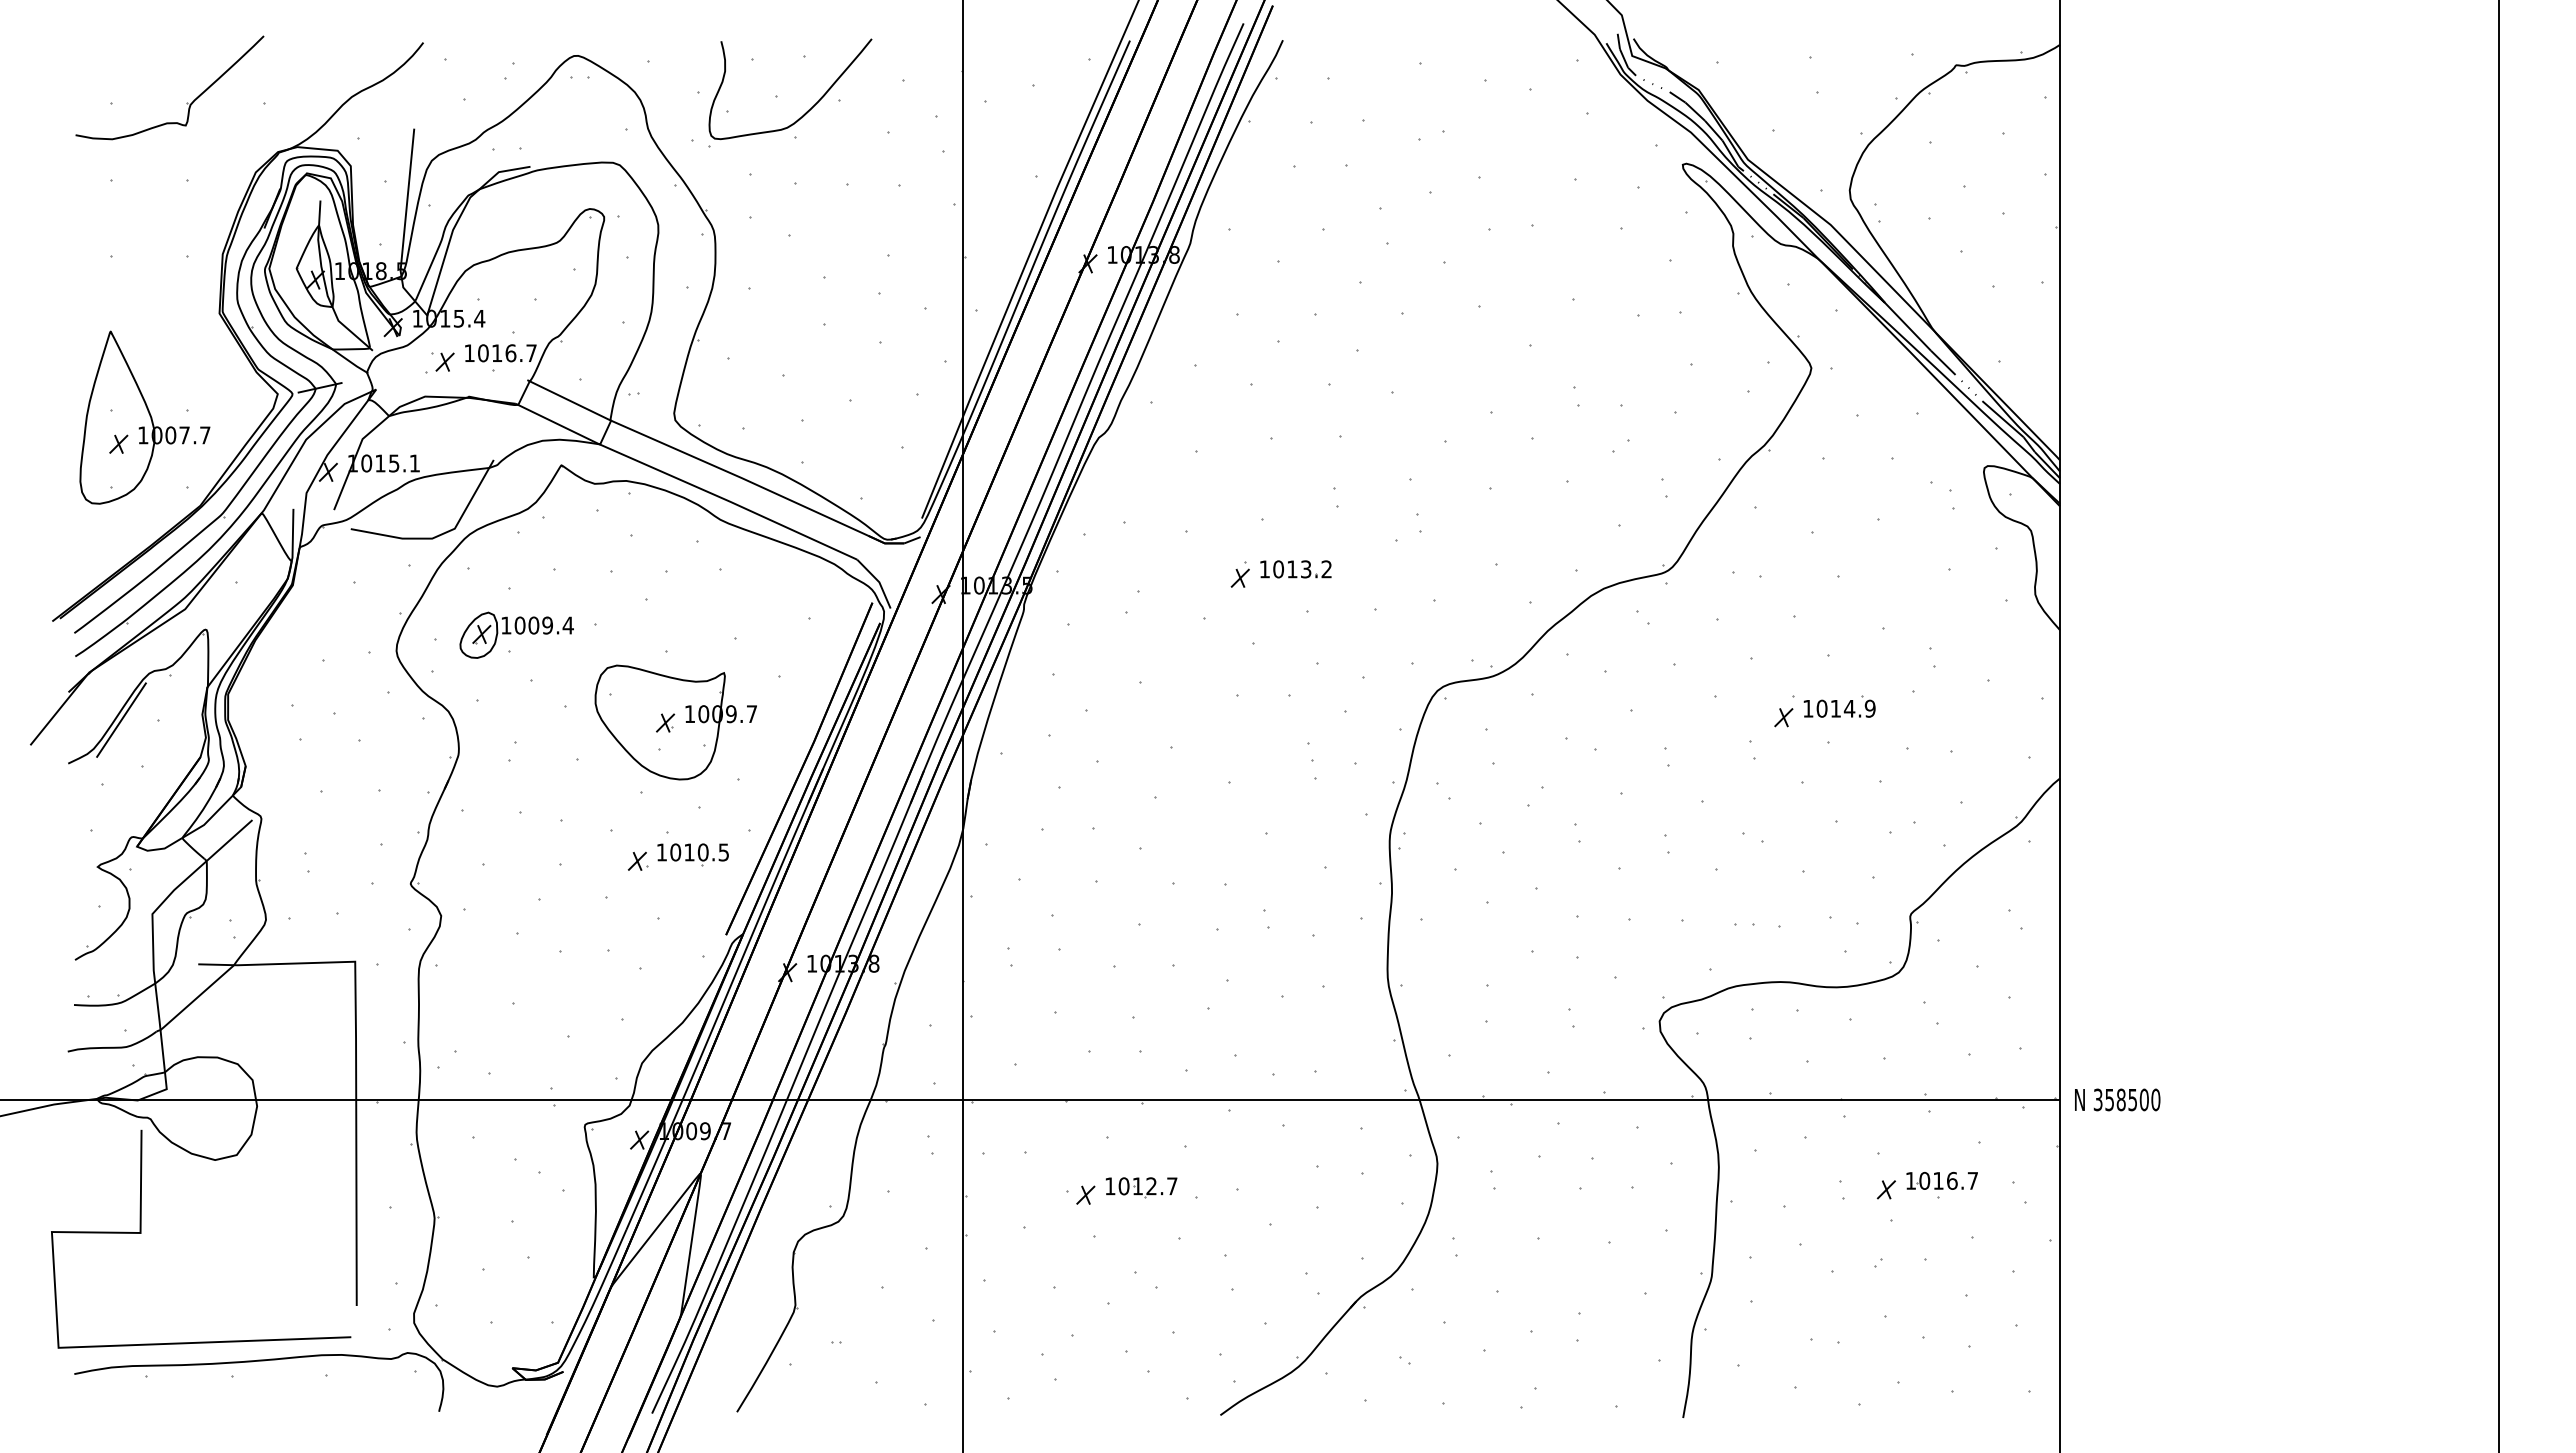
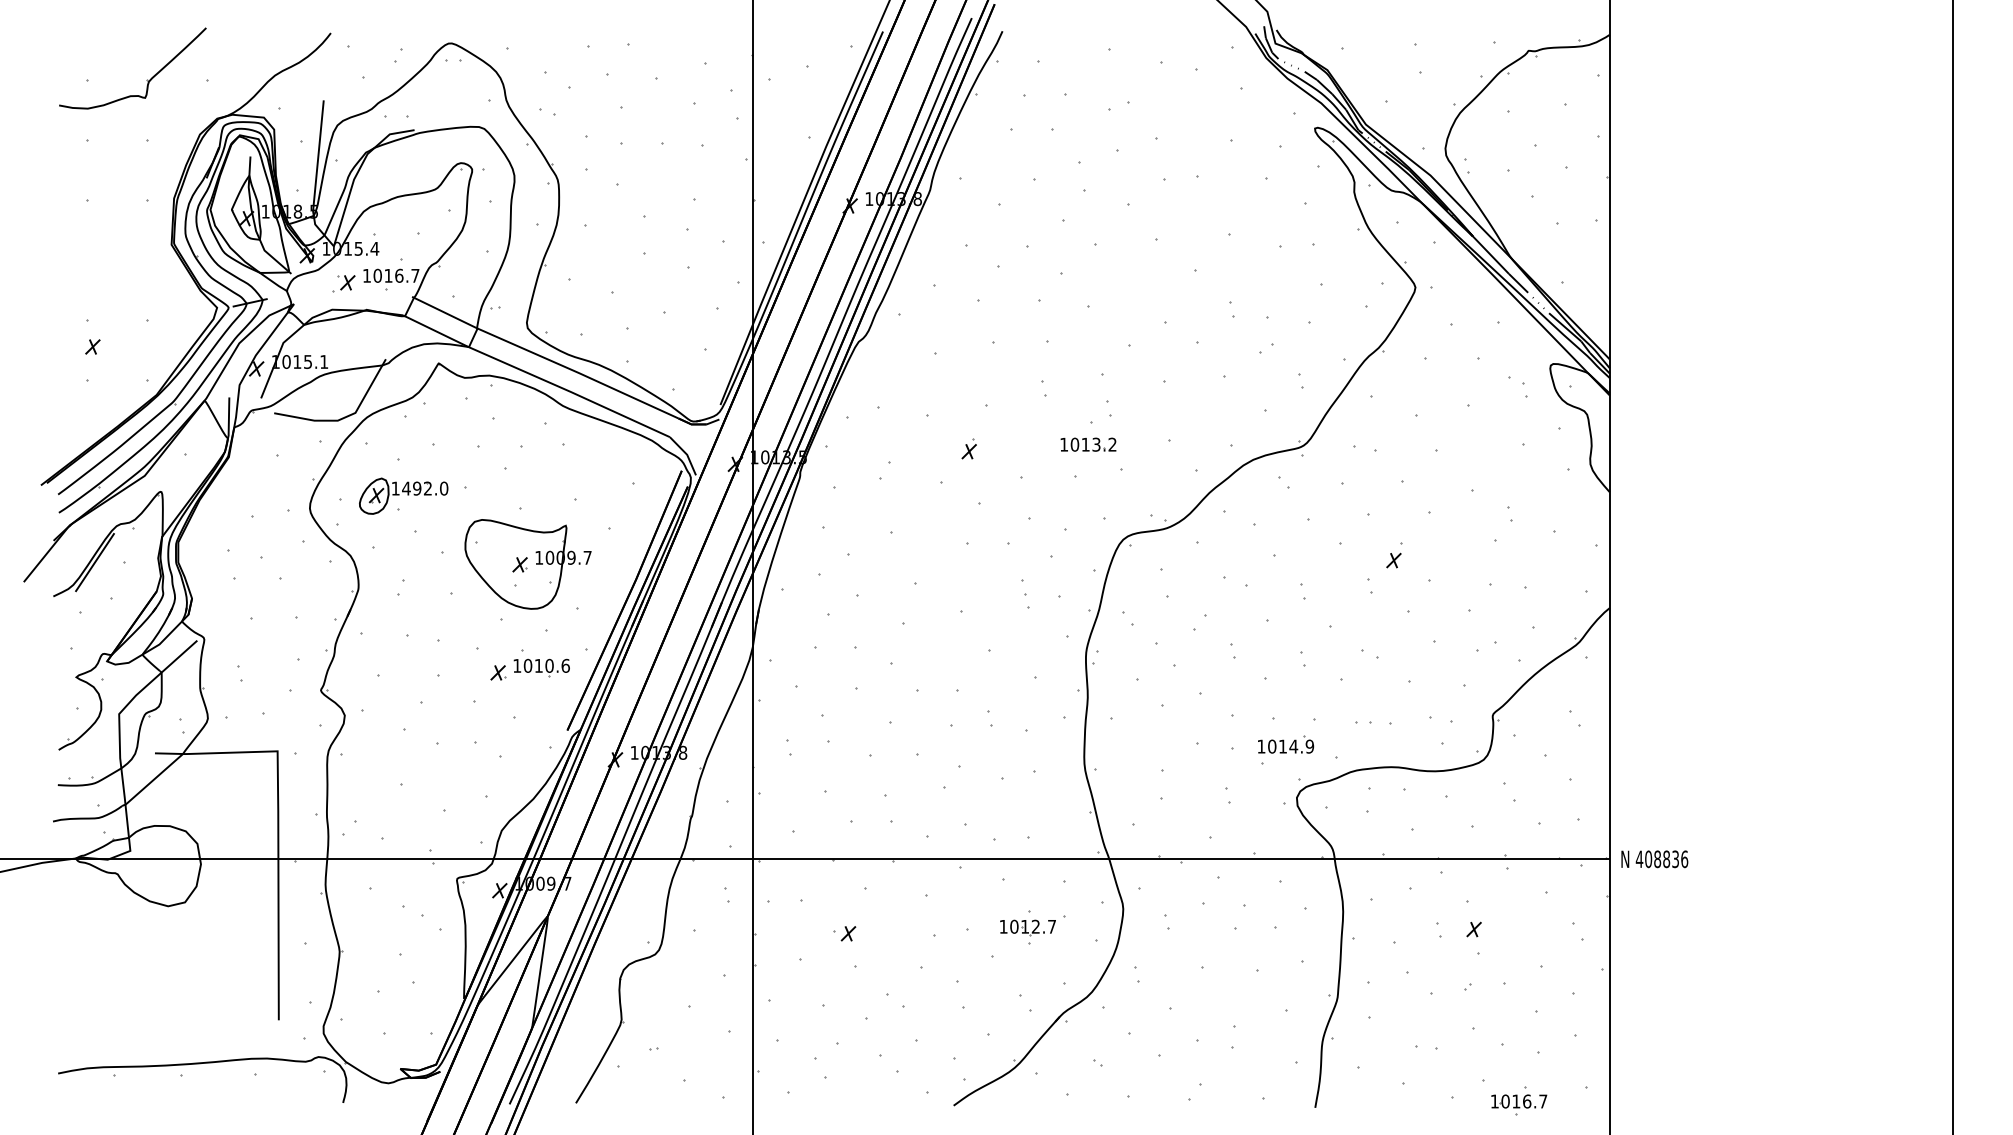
curve: (808, 109) -> (631, 85), removed
part: (144, 417) -> (112, 326), removed
part: (1295, 569) -> (1088, 444), moved
text: (543, 625) -> (424, 488), 1009.4 -> 1492.0
part: (1839, 706) -> (1285, 744), moved
text: (723, 852) -> (565, 665), 1010.5 -> 1010.6
text: (2126, 1099) -> (1661, 858), 358500 -> 408836
part: (1941, 1184) -> (1518, 1104), moved
part: (1141, 1187) -> (1027, 927), moved
line: (141, 1233) -> (110, 963), removed

